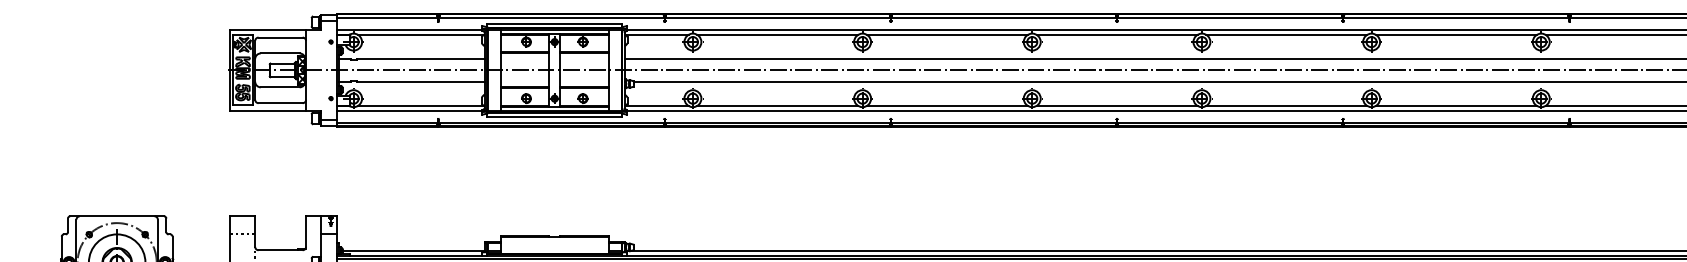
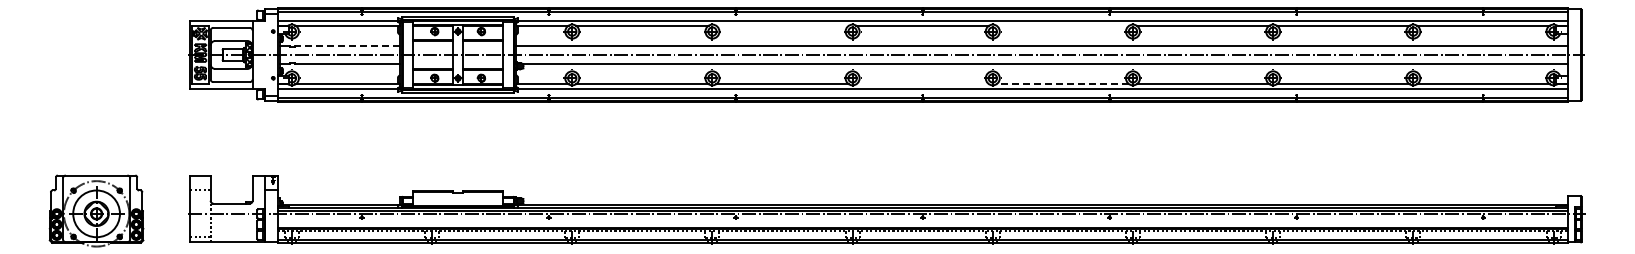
line: (947, 34) -> (782, 25), removed
line: (1286, 34) -> (1062, 25), removed
line: (420, 58) -> (347, 45), solid -> dashed
line: (1116, 106) -> (922, 84), removed
line: (1286, 106) -> (1062, 84), solid -> dashed

